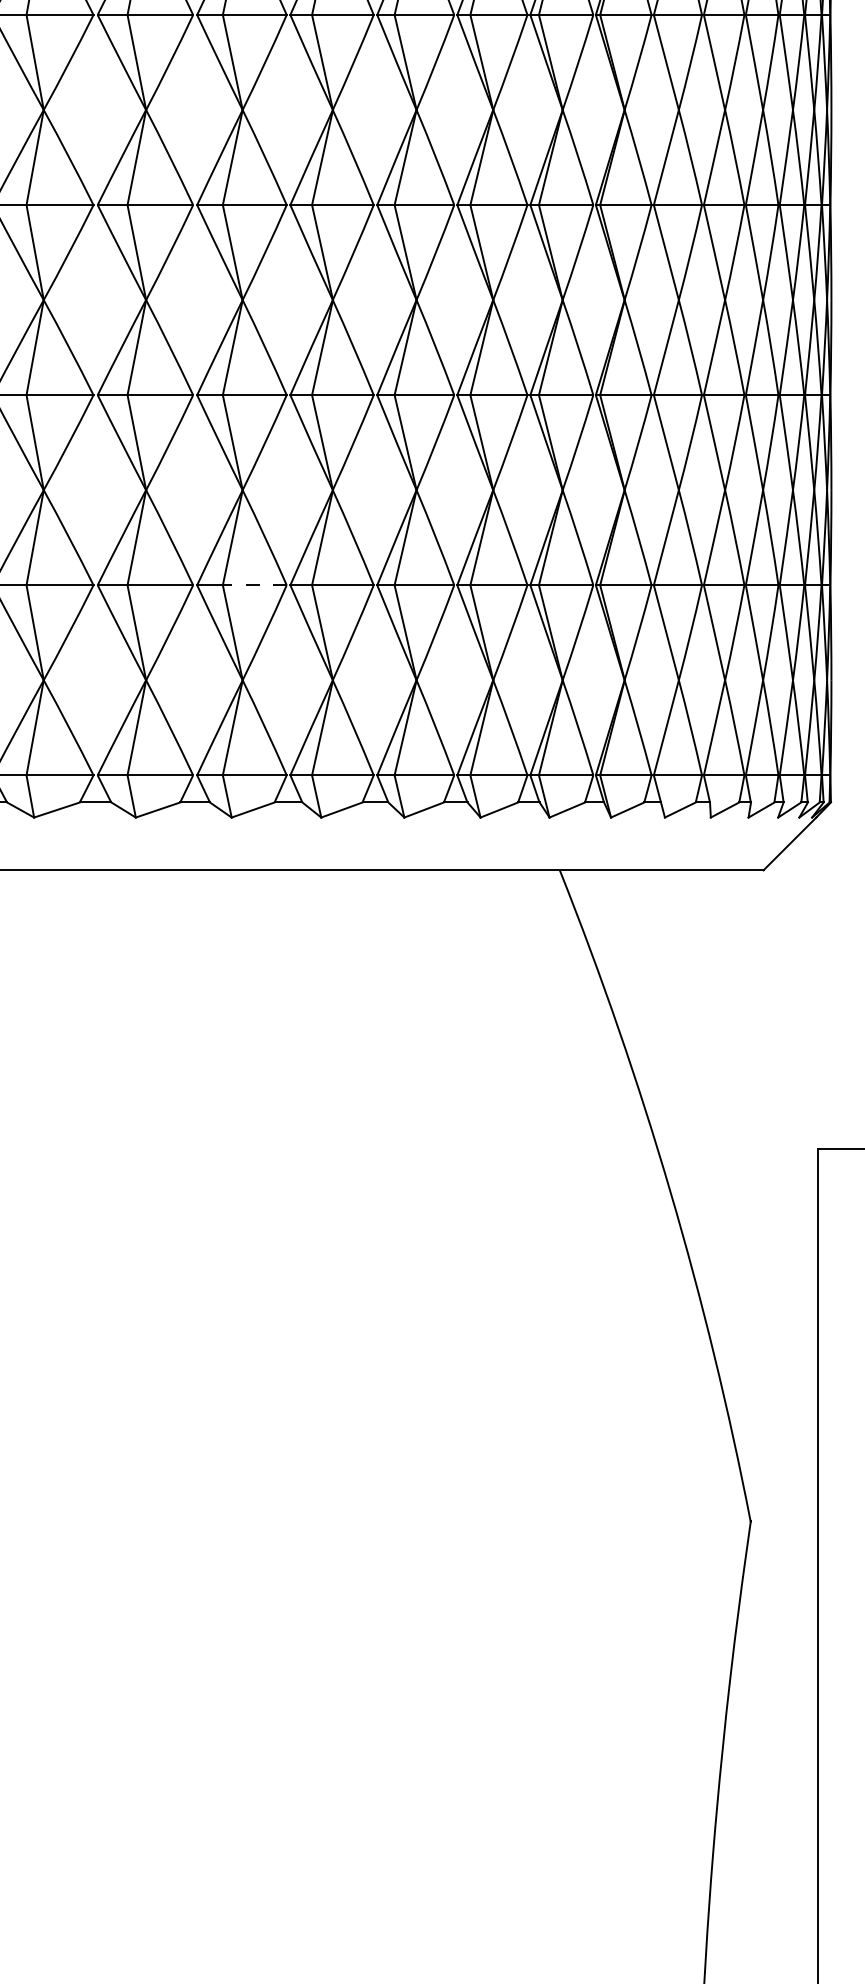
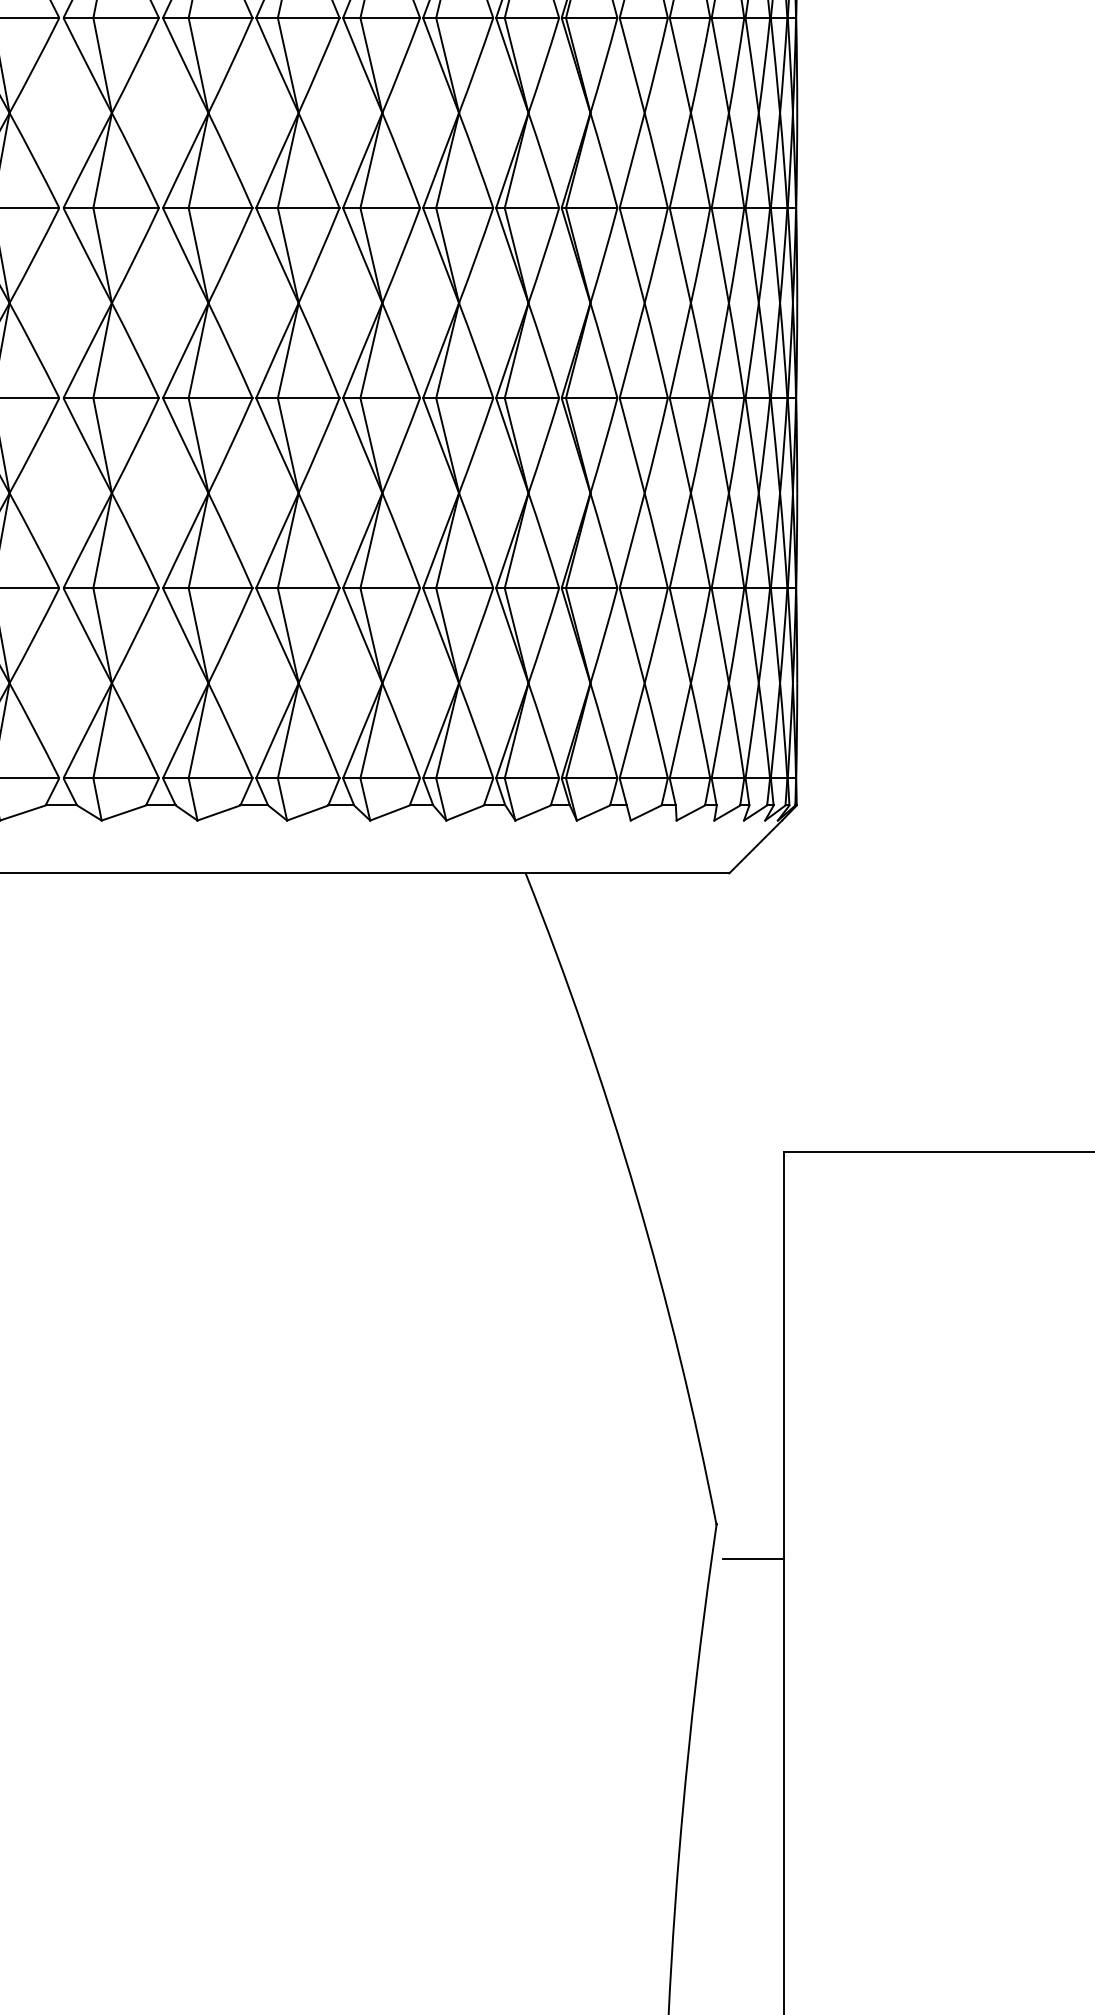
line: (254, 585) -> (220, 588), dashed -> solid
line: (787, 1556) -> (753, 1559), added

